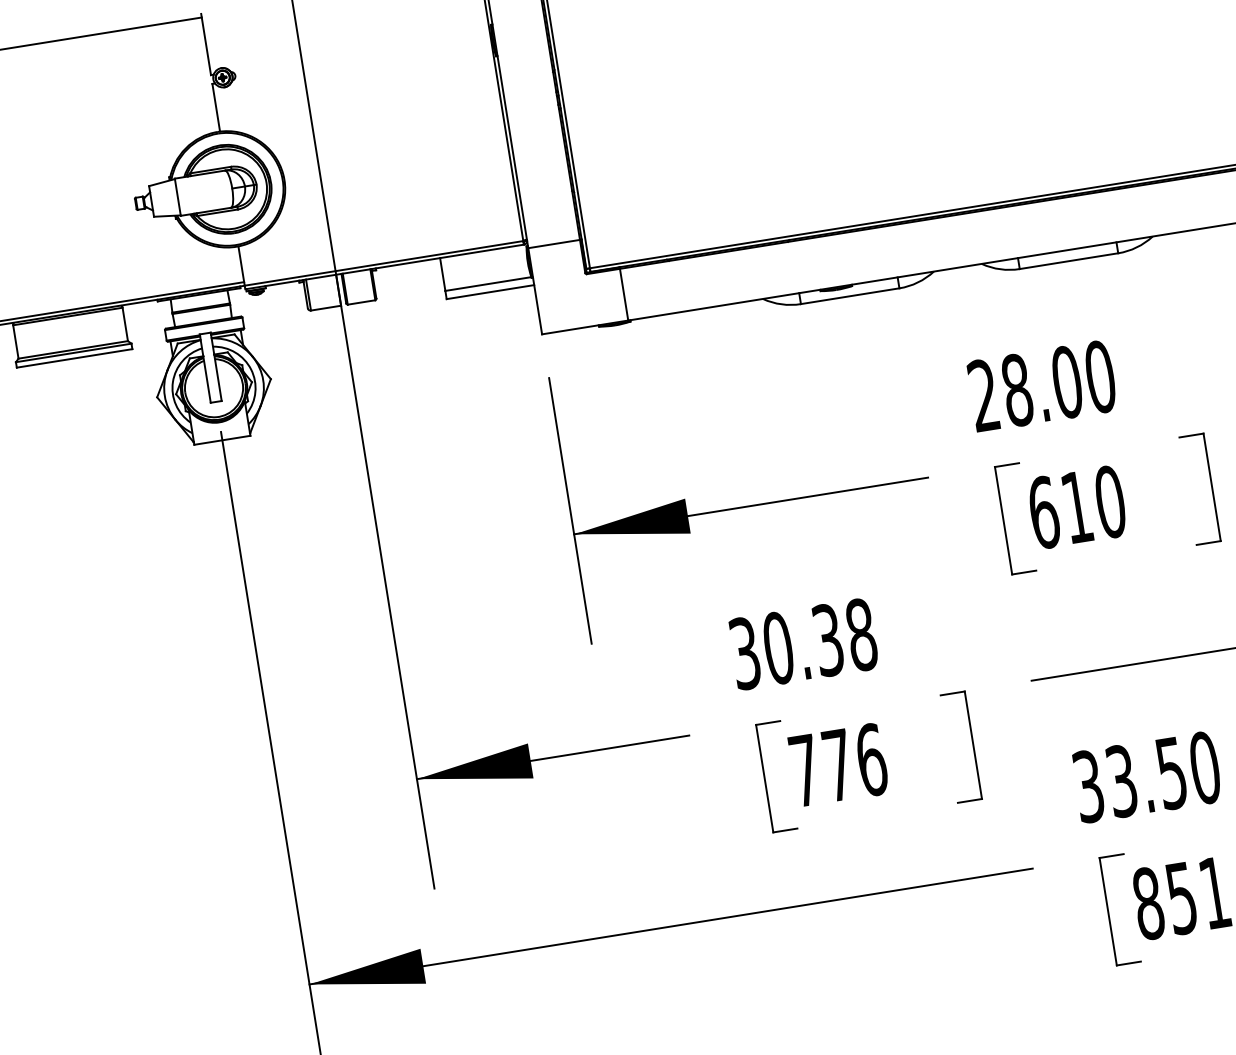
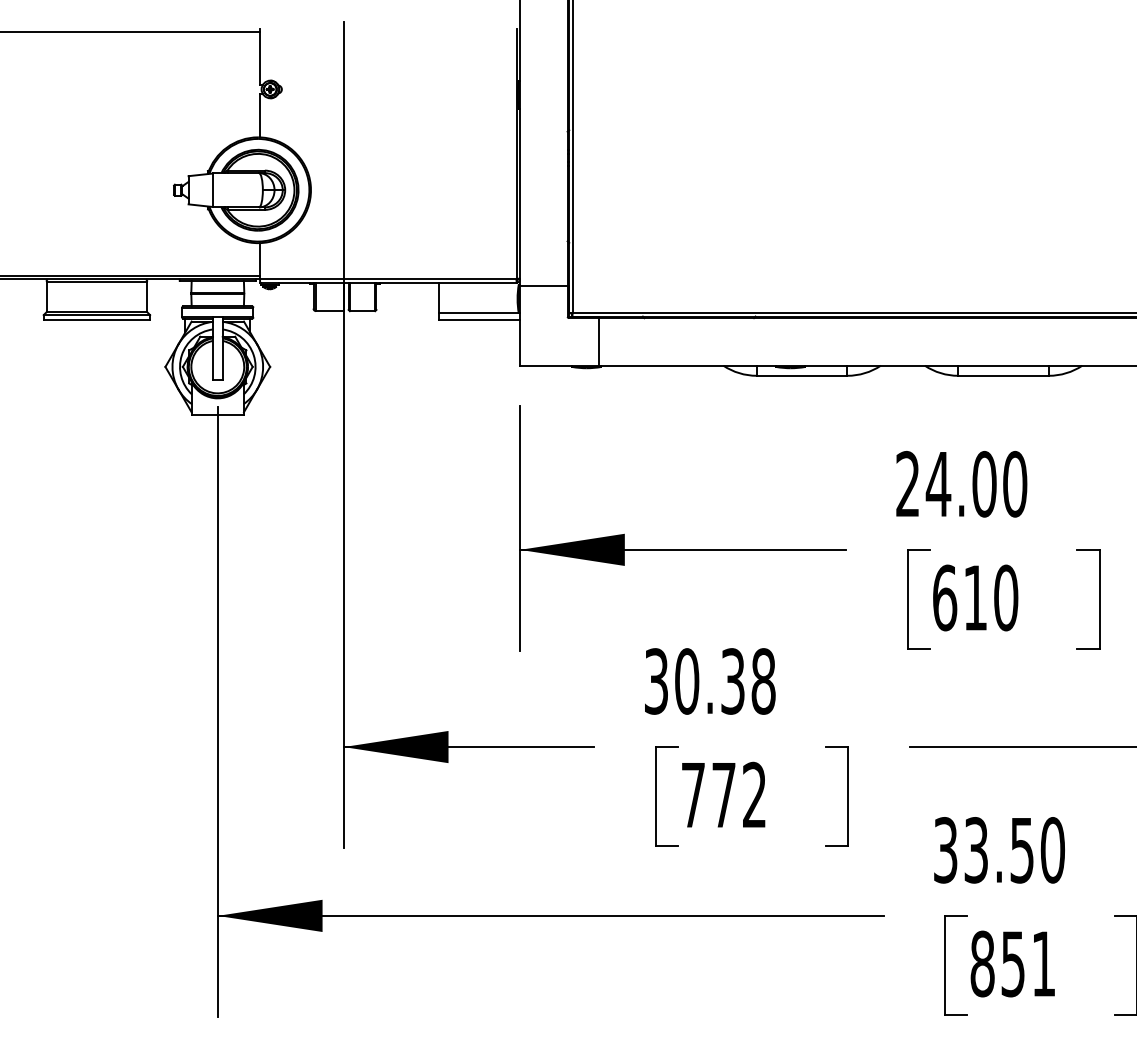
text: (1017, 389) -> (938, 483), 28.00 -> 24.00
text: (871, 759) -> (754, 794), 776 -> 772

